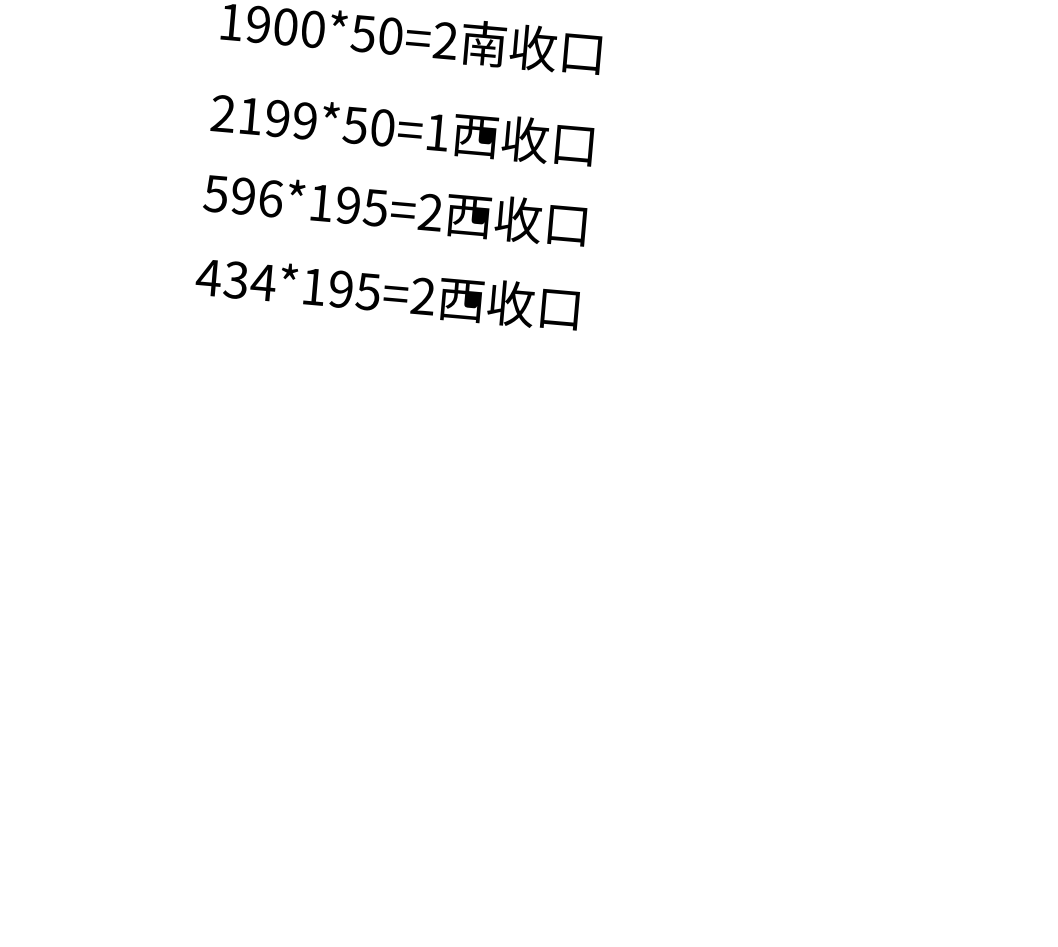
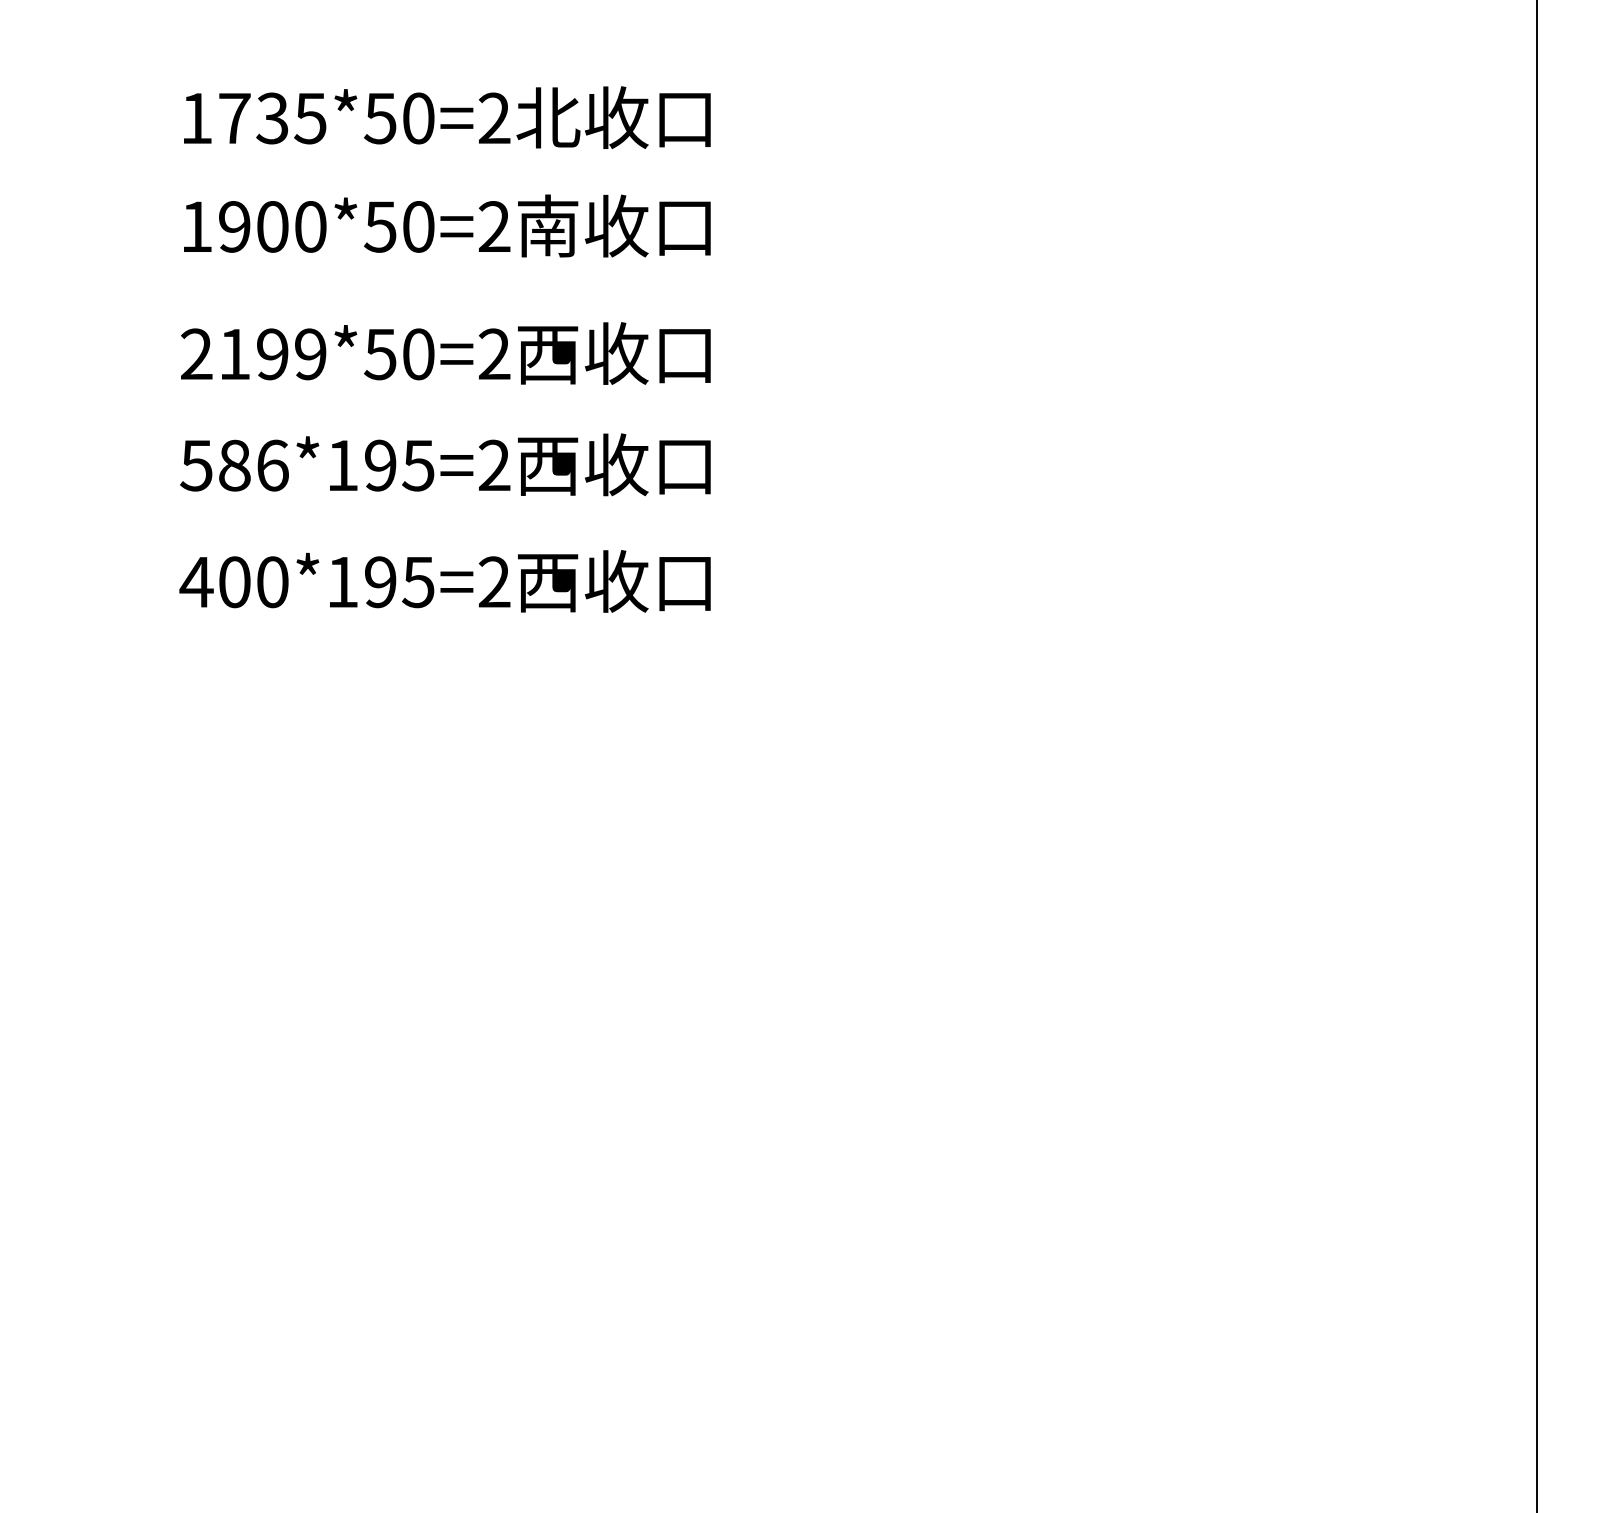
text: (437, 132) -> (494, 353), 2199*50=1 -> 2199*50=2
text: (243, 196) -> (234, 465), 596*195=2 -> 586*195=2
text: (249, 281) -> (253, 582), 434*195=2 -> 400*195=2

